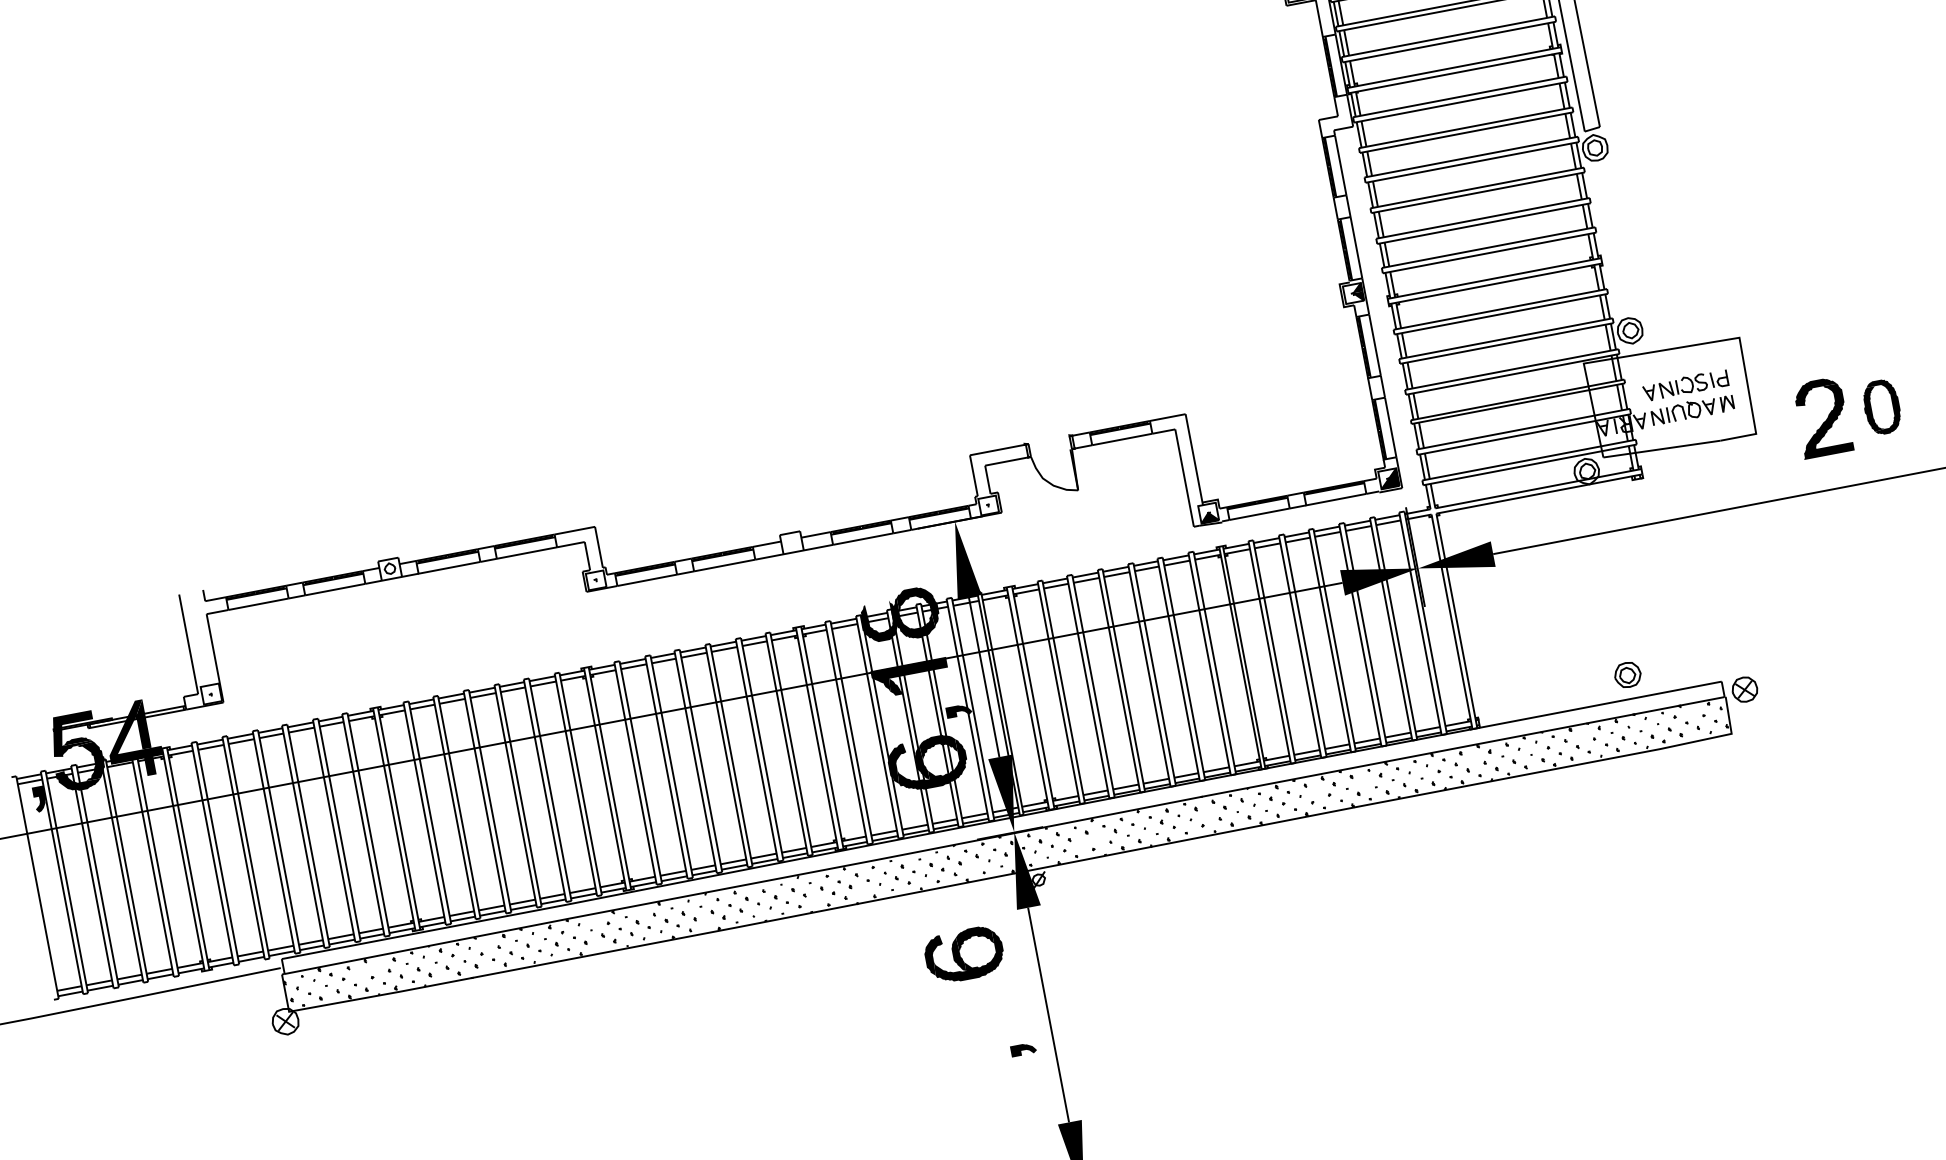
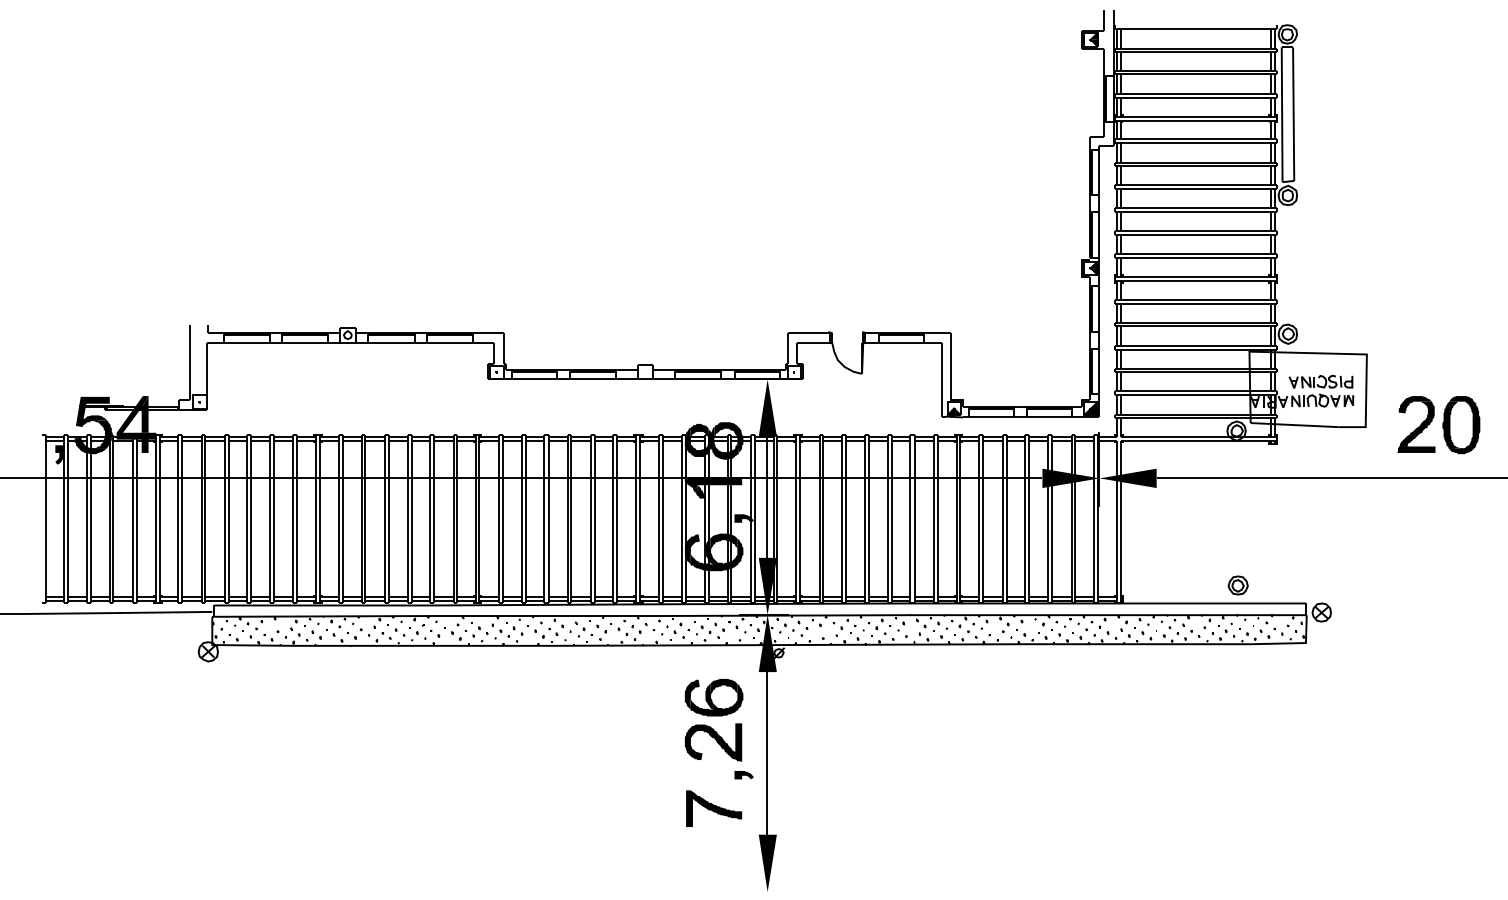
part: (1882, 407) -> (1461, 425), size x1.43
fill: (878, 607) -> (699, 431), added
part: (974, 1014) -> (713, 742), added
part: (992, 1101) -> (714, 808), added

